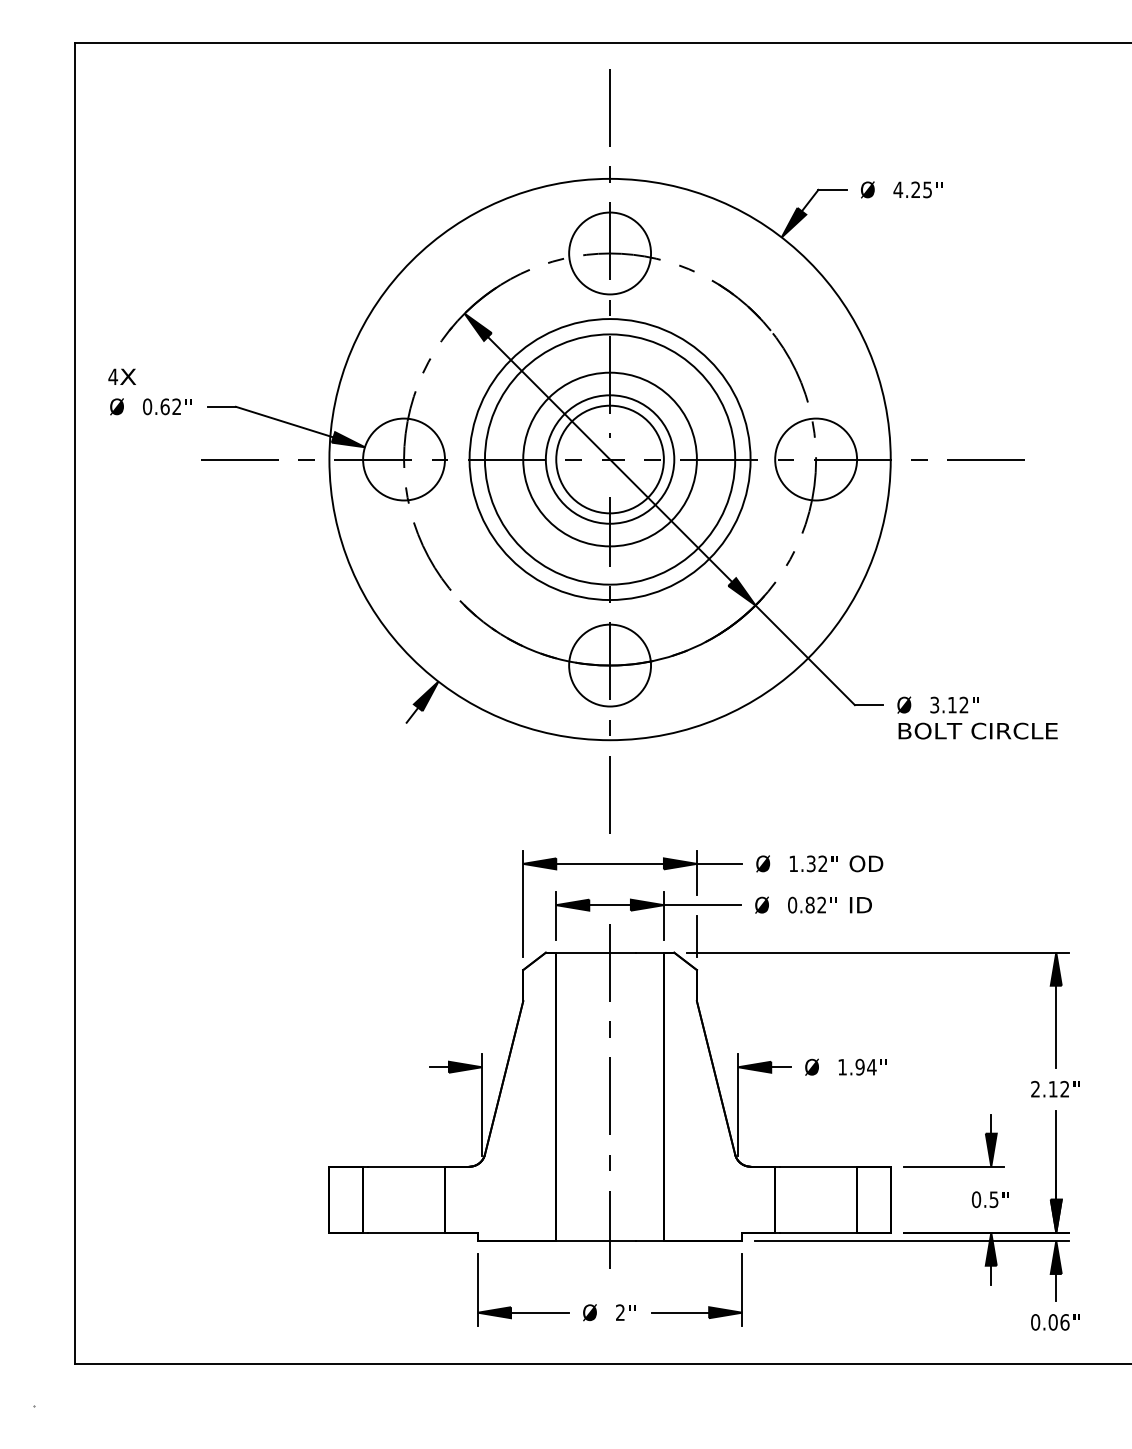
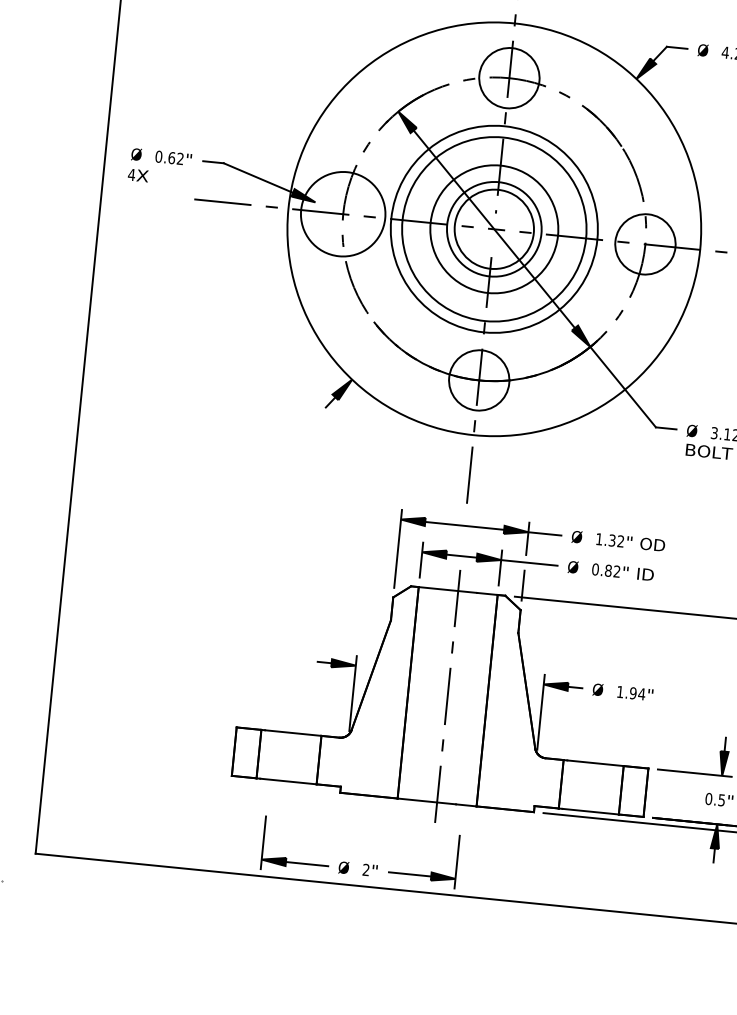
text: (121, 376) -> (137, 175), moved
circle: (403, 459) -> (342, 214), size x1.4
part: (617, 1304) -> (364, 863), moved

